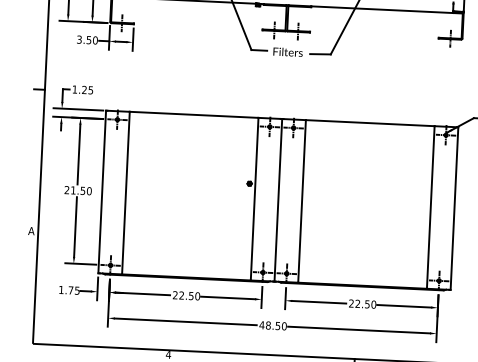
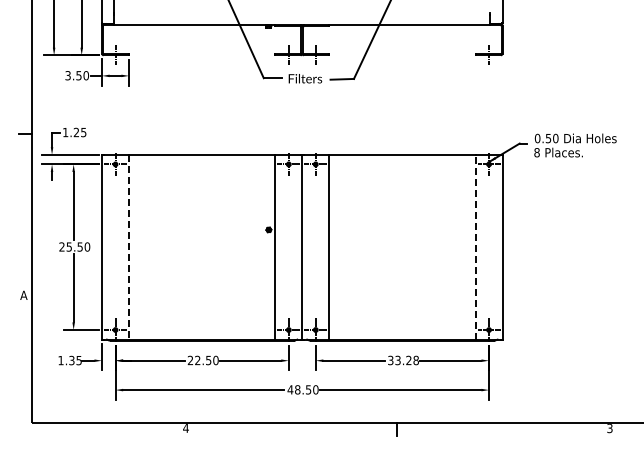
text: (72, 189) -> (68, 246), 21.50 -> 25.50
line: (126, 193) -> (129, 247), solid -> dashed
line: (430, 206) -> (475, 246), solid -> dashed
text: (70, 290) -> (71, 360), 1.75 -> 1.35
text: (362, 304) -> (403, 360), 22.50 -> 33.28

